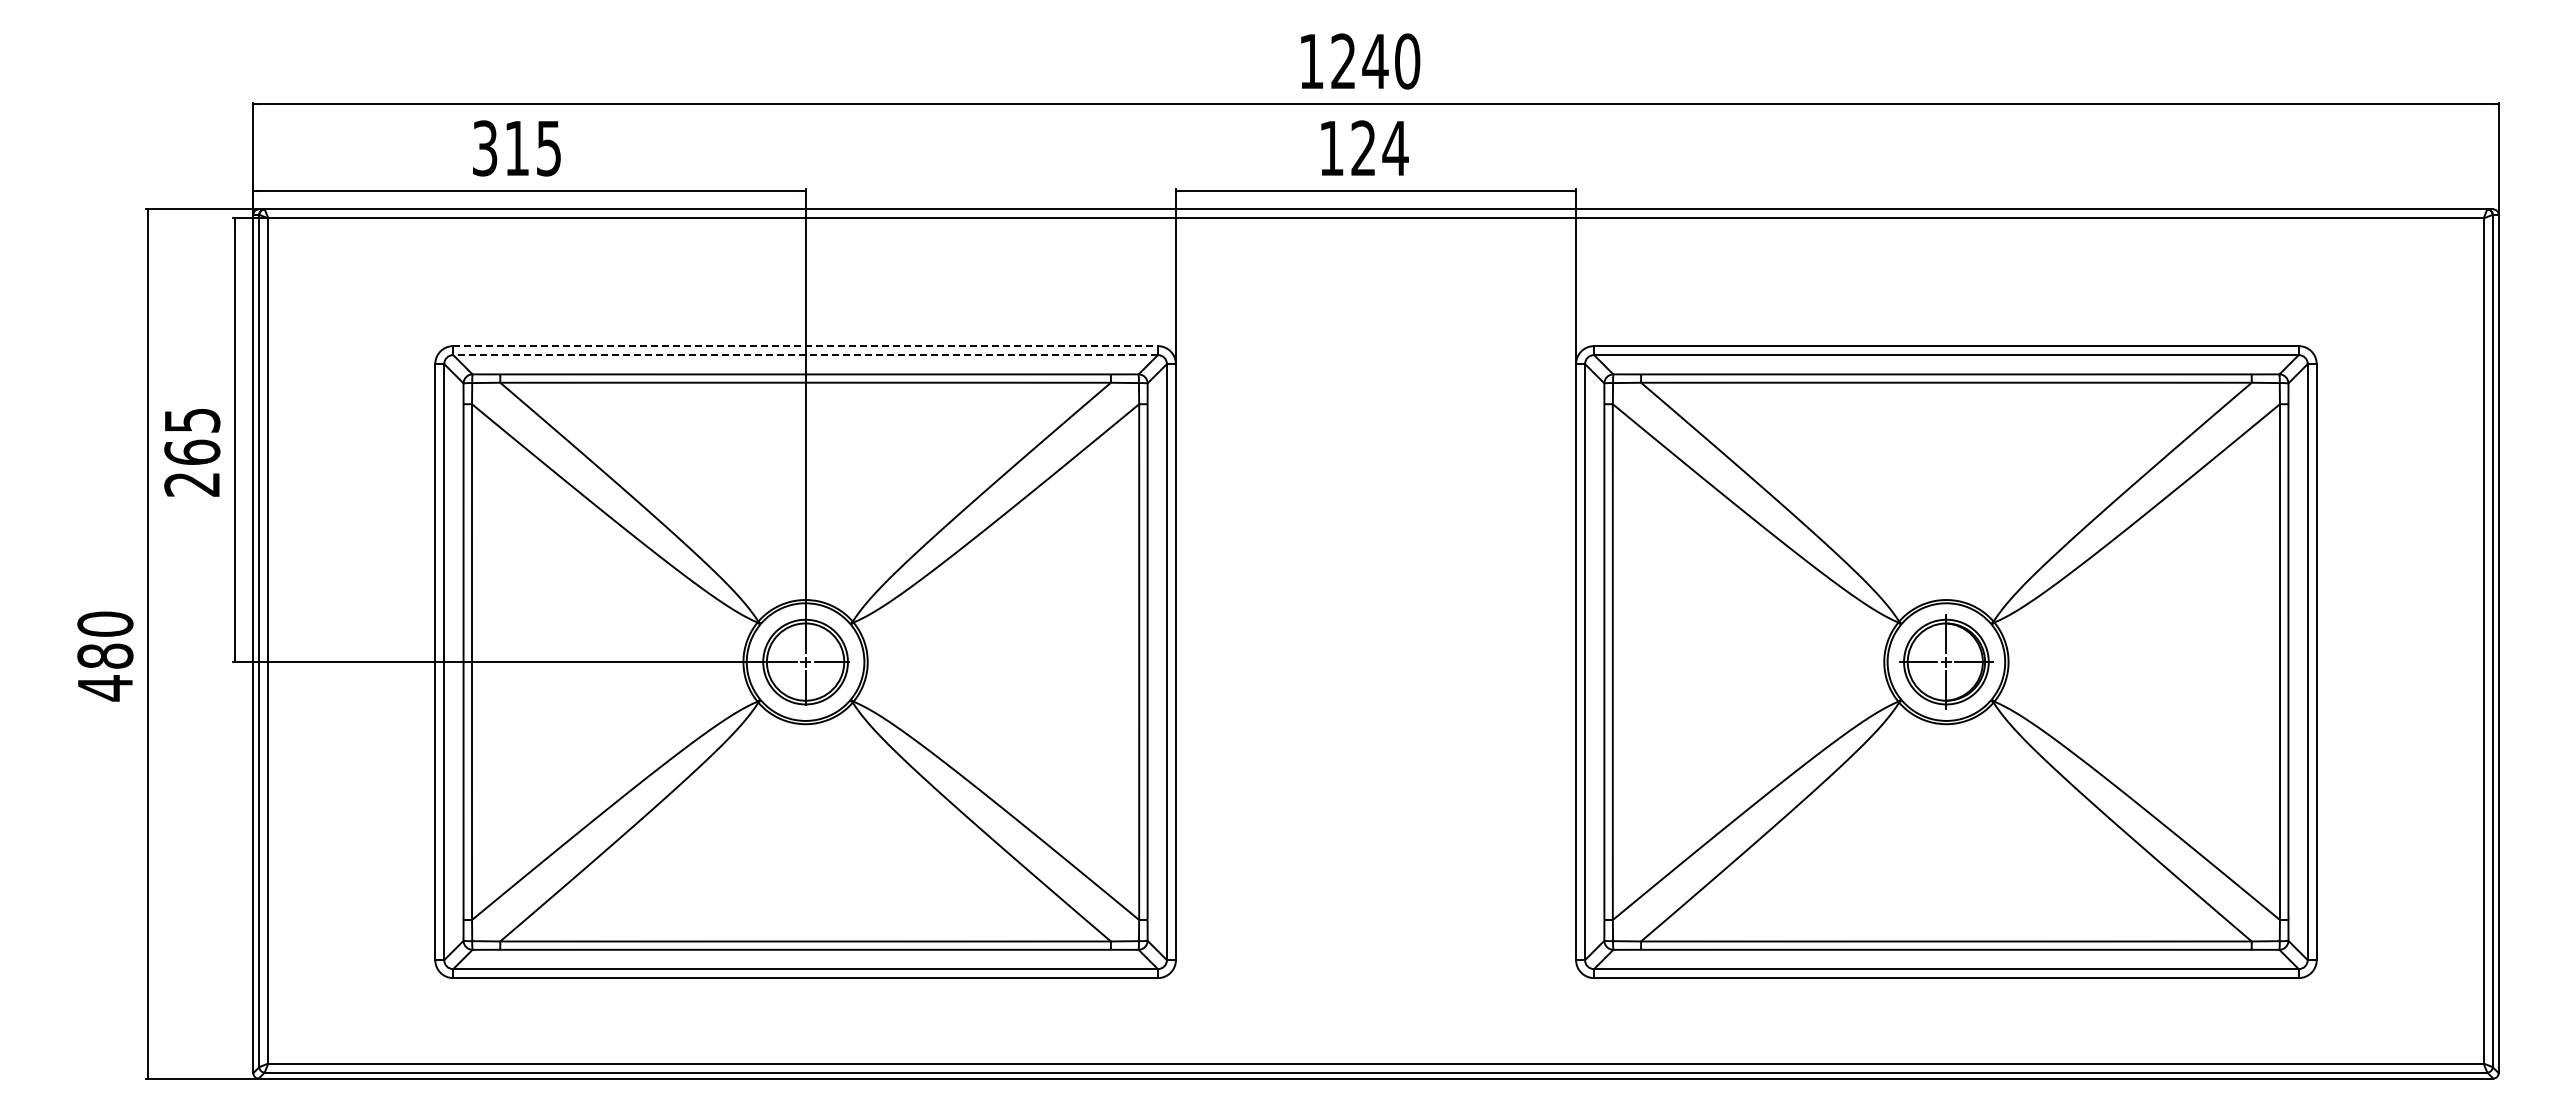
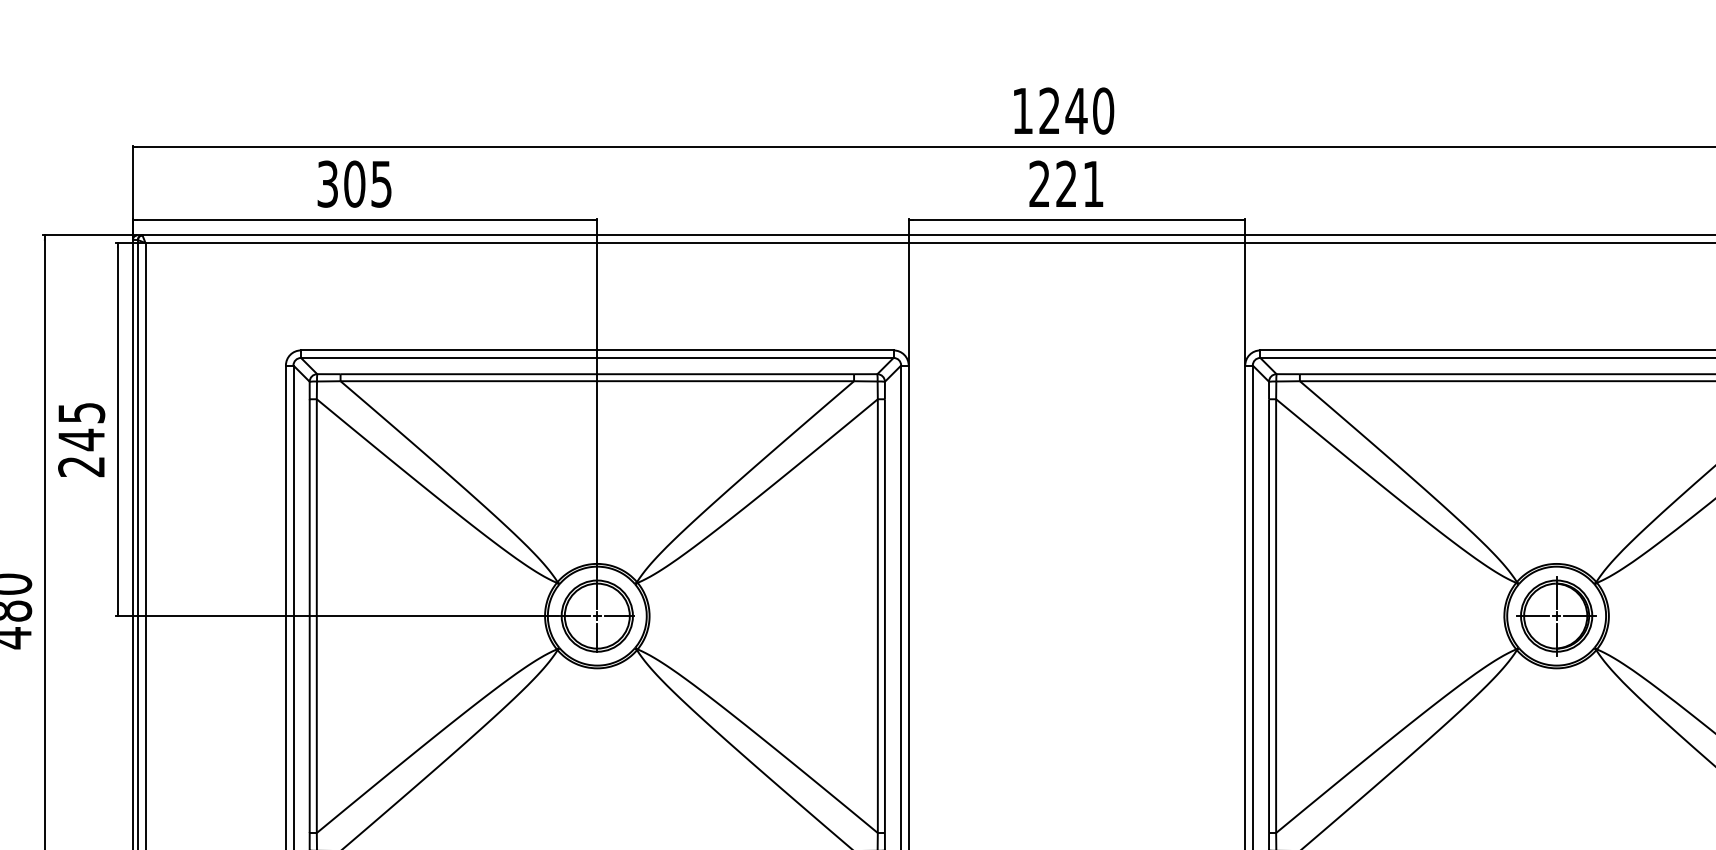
text: (1363, 147) -> (1066, 183), 124 -> 221
text: (516, 148) -> (354, 184), 315 -> 305
line: (806, 346) -> (598, 350), dashed -> solid
line: (805, 355) -> (597, 358), dashed -> solid
text: (192, 452) -> (81, 439), 265 -> 245

